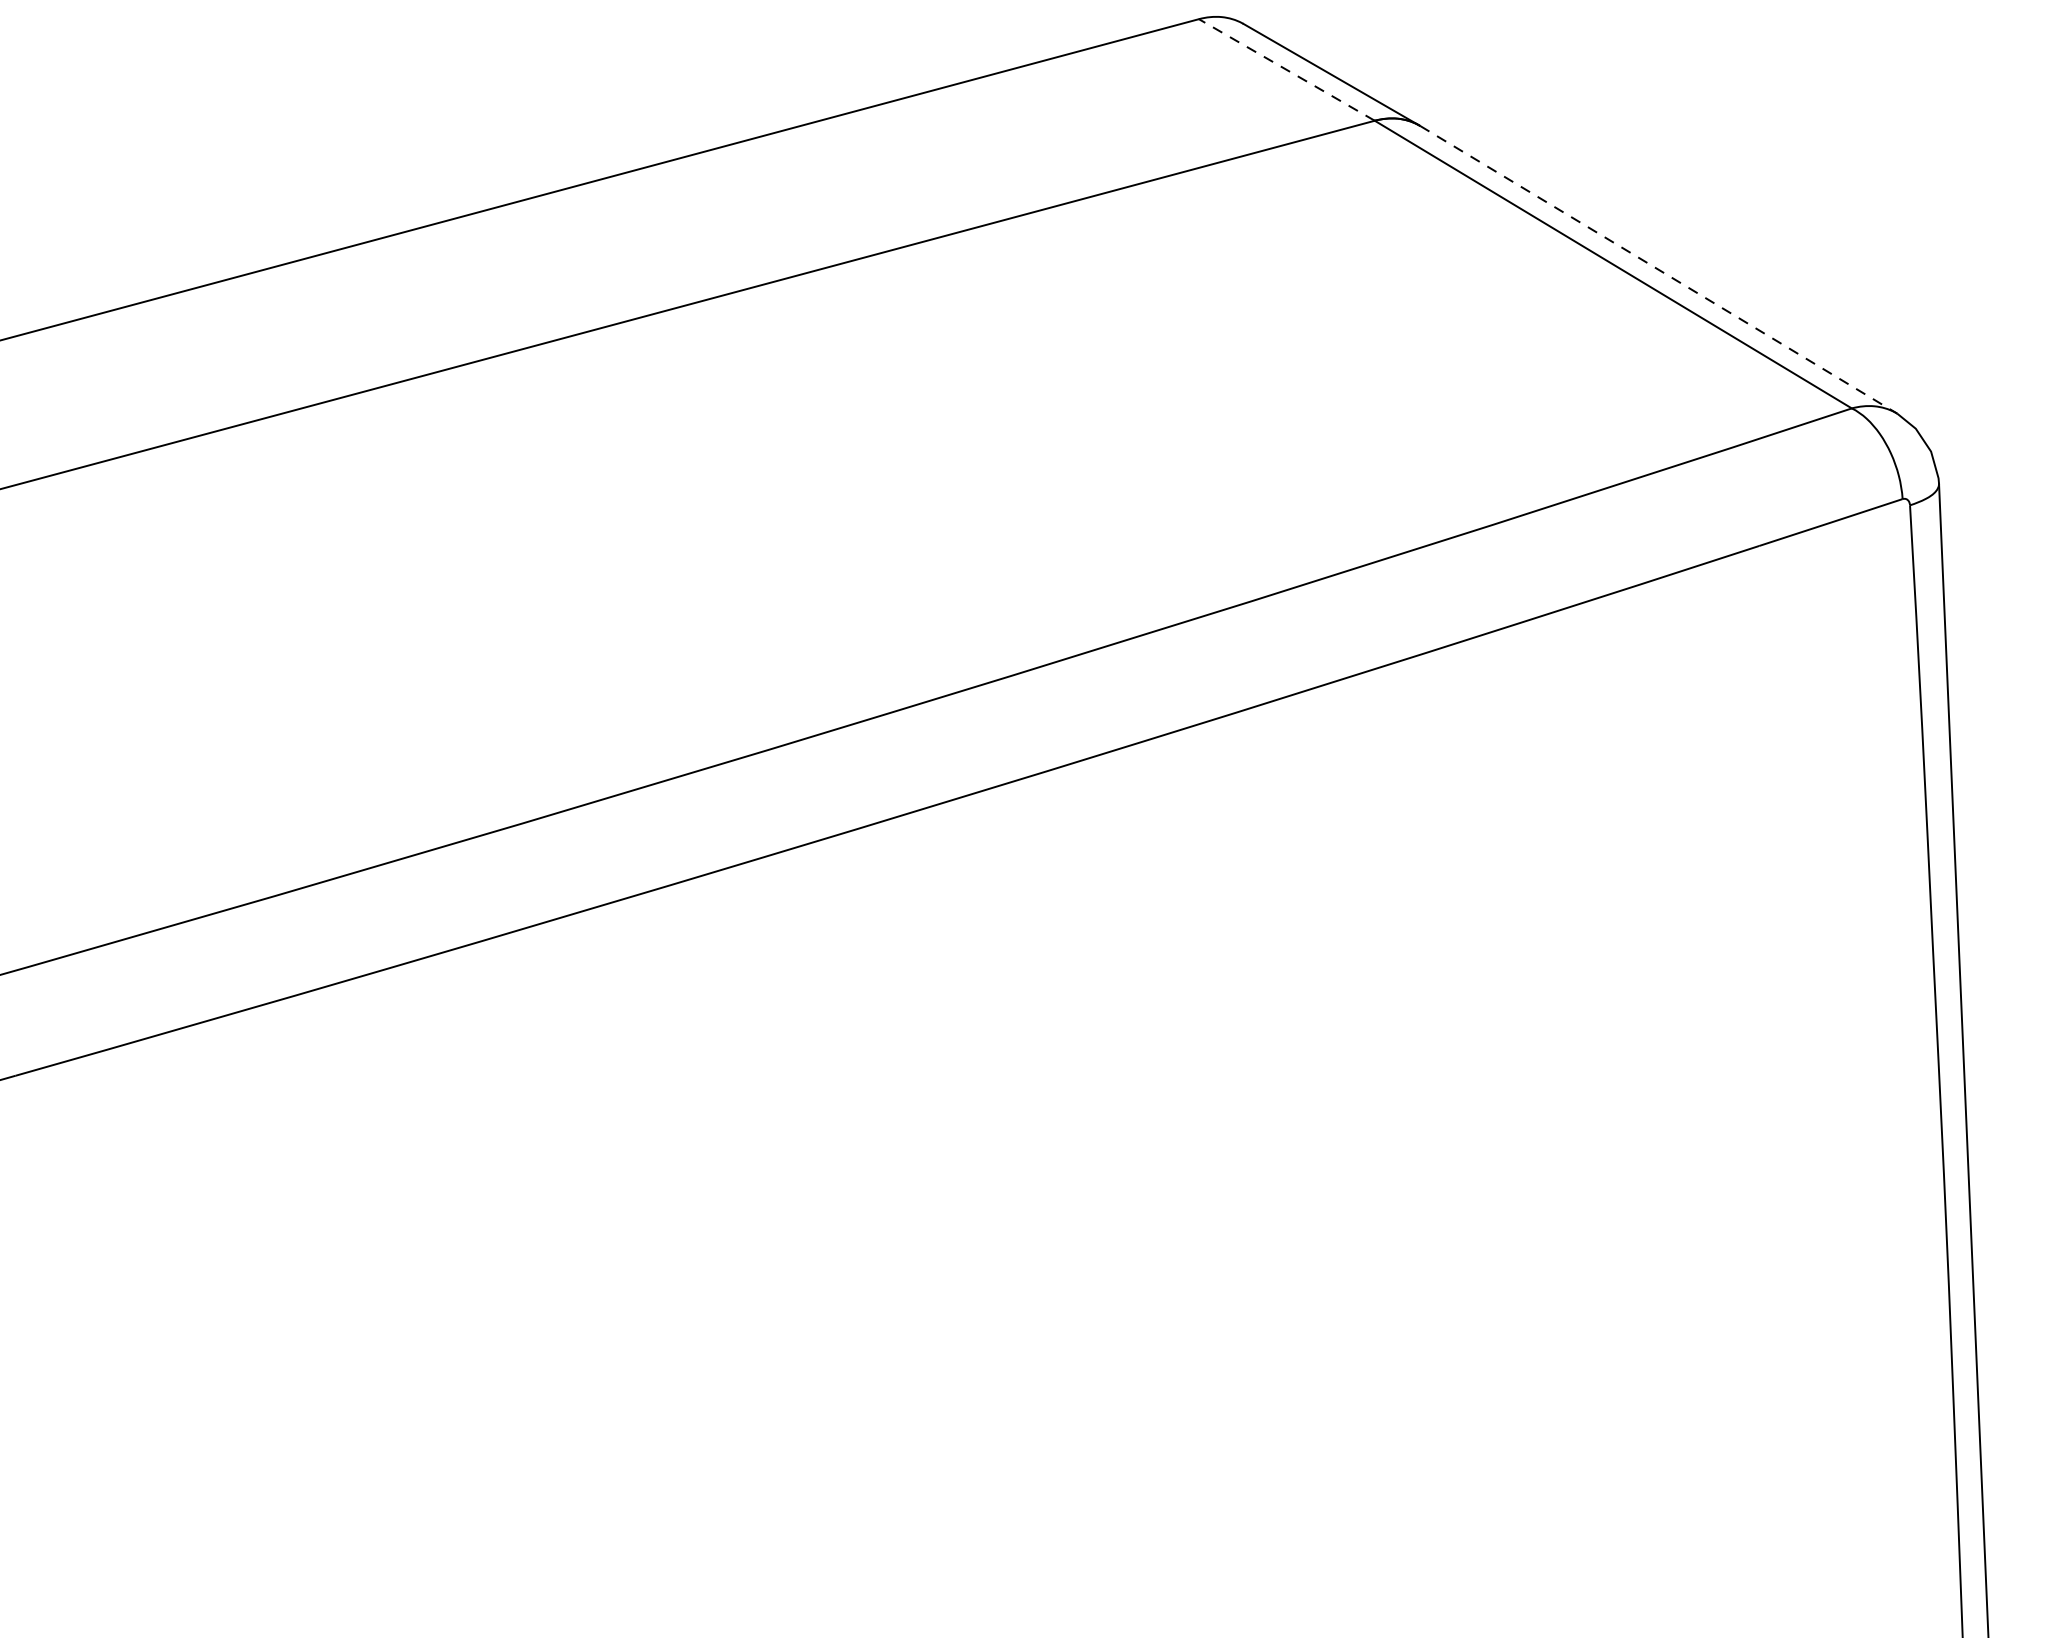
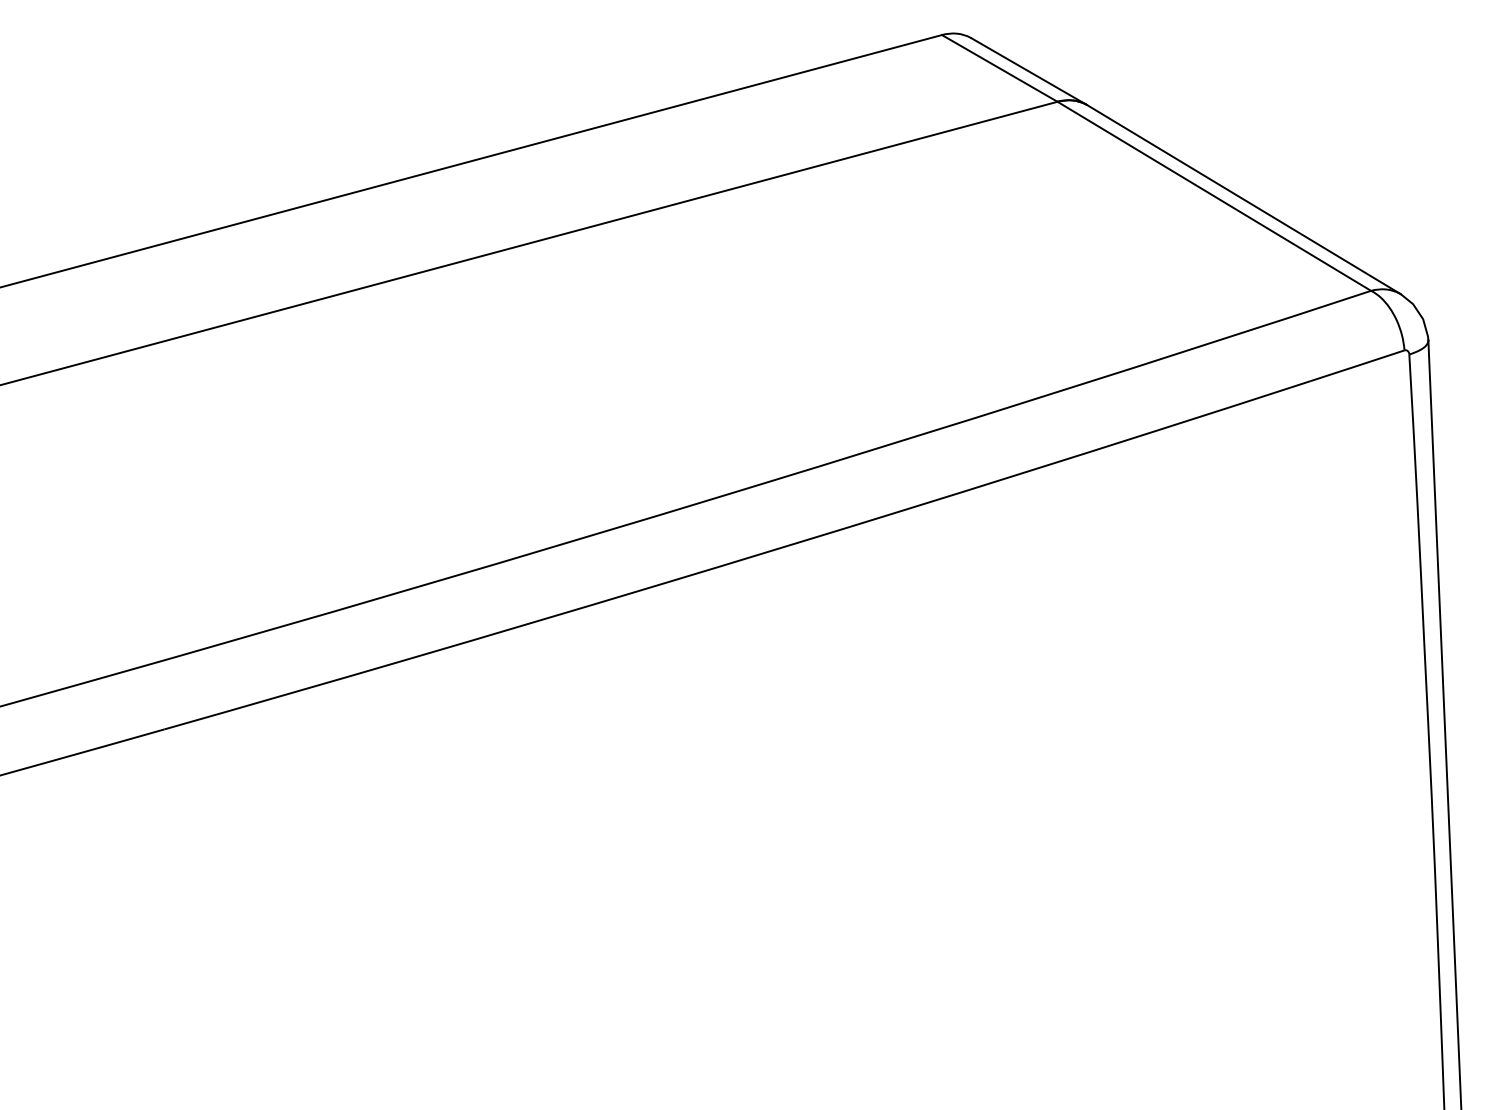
line: (1286, 70) -> (999, 68), dashed -> solid
line: (1659, 270) -> (1244, 200), dashed -> solid

